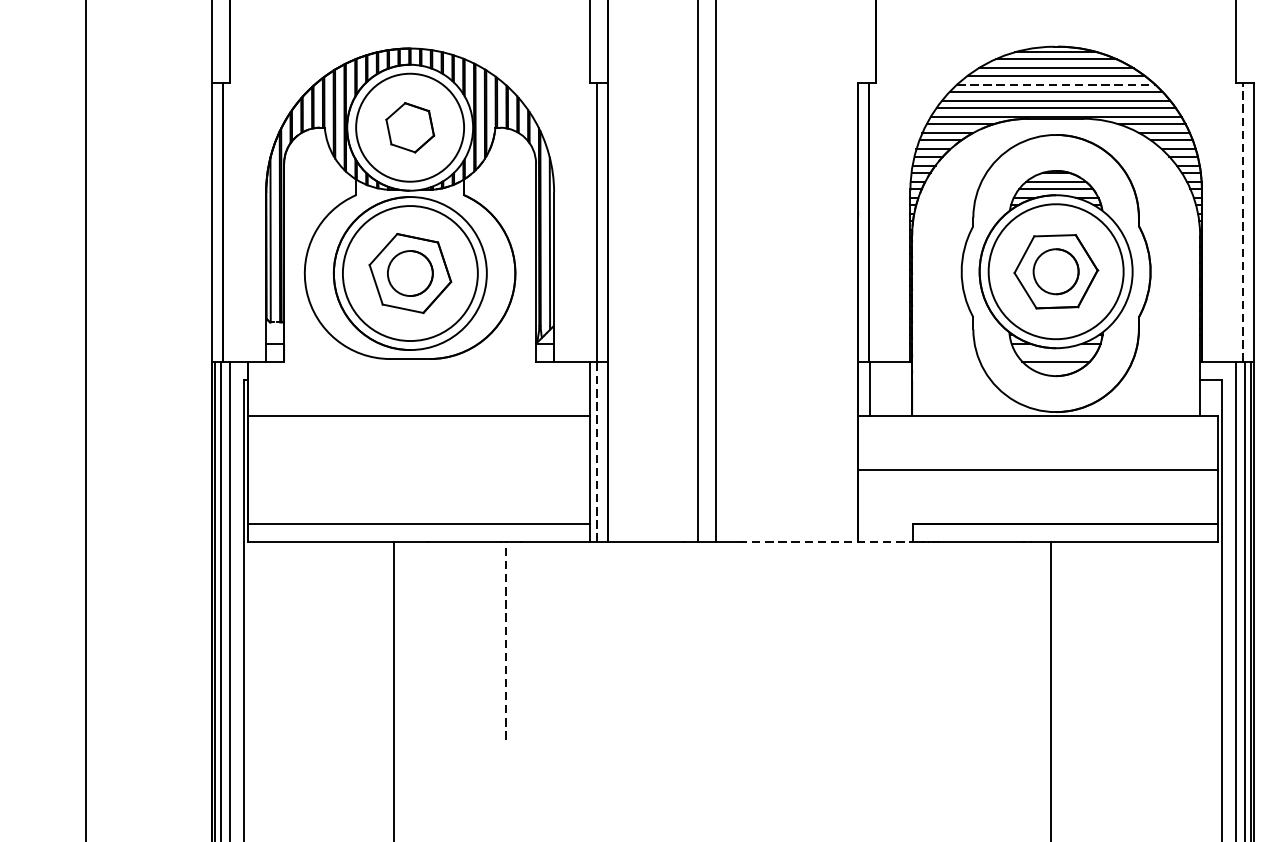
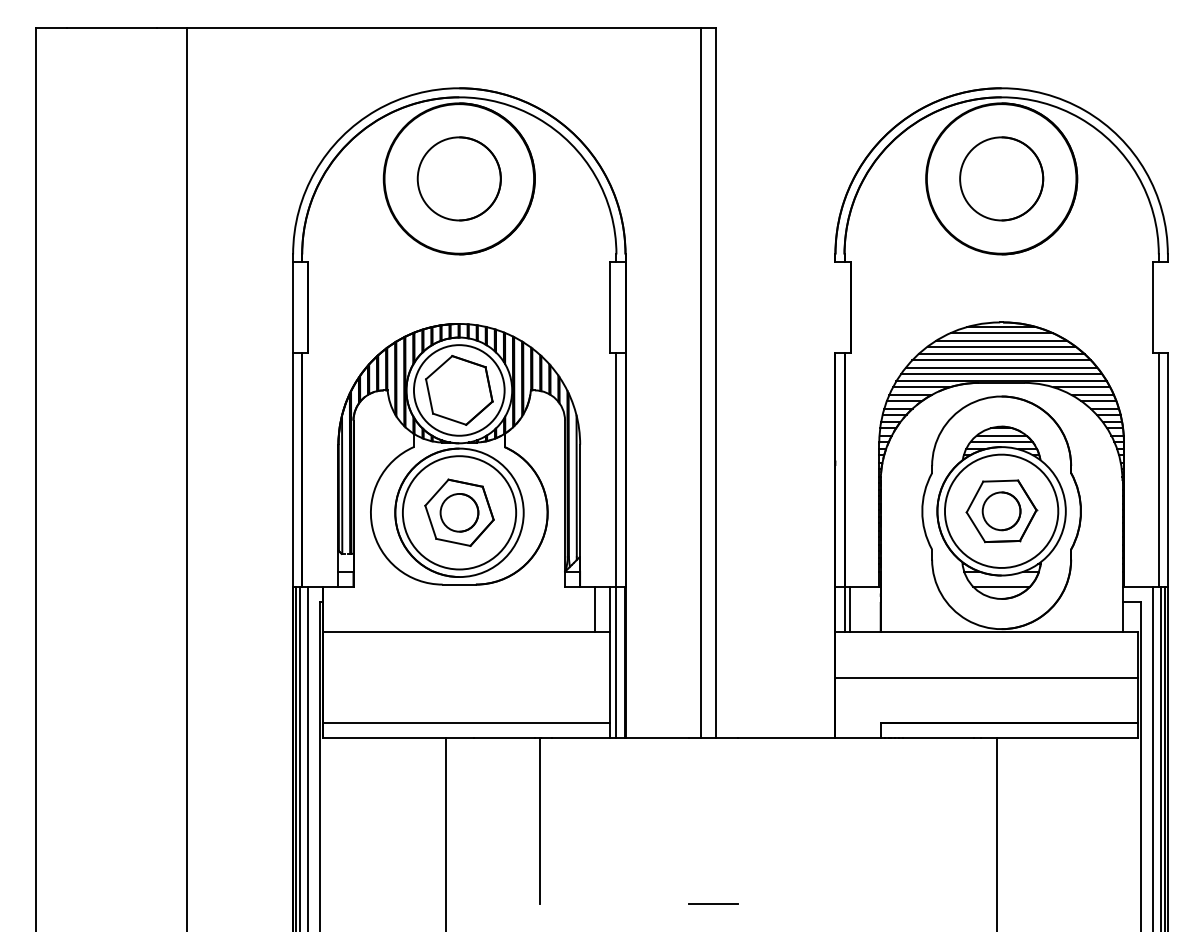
line: (1057, 84) -> (1002, 354), dashed -> solid
part: (410, 127) -> (459, 390), size x1.67
line: (1243, 221) -> (1158, 469), dashed -> solid
line: (572, 388) -> (595, 609), added
line: (876, 388) -> (850, 609), added
line: (596, 451) -> (615, 662), dashed -> solid
line: (829, 541) -> (811, 737), dashed -> solid
line: (505, 640) -> (539, 820), dashed -> solid
line: (712, 738) -> (713, 903), added

